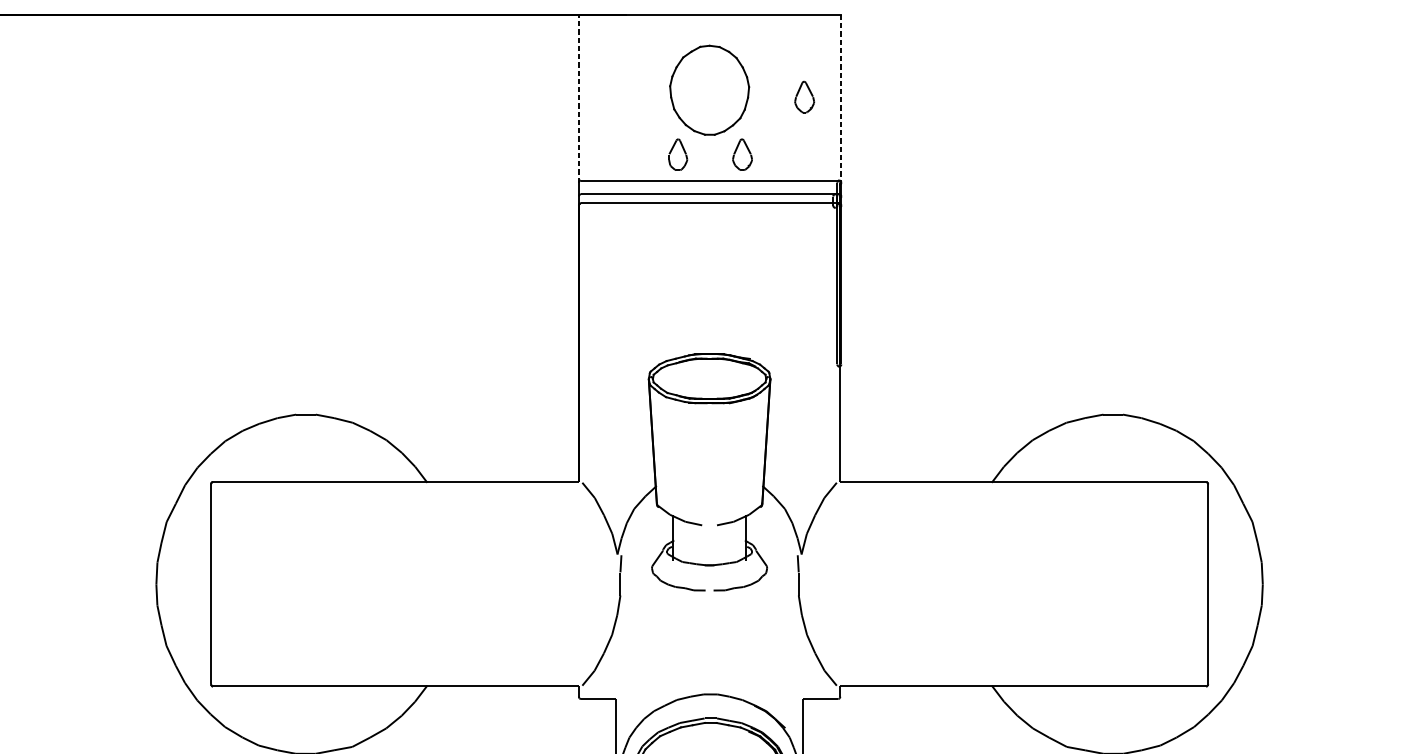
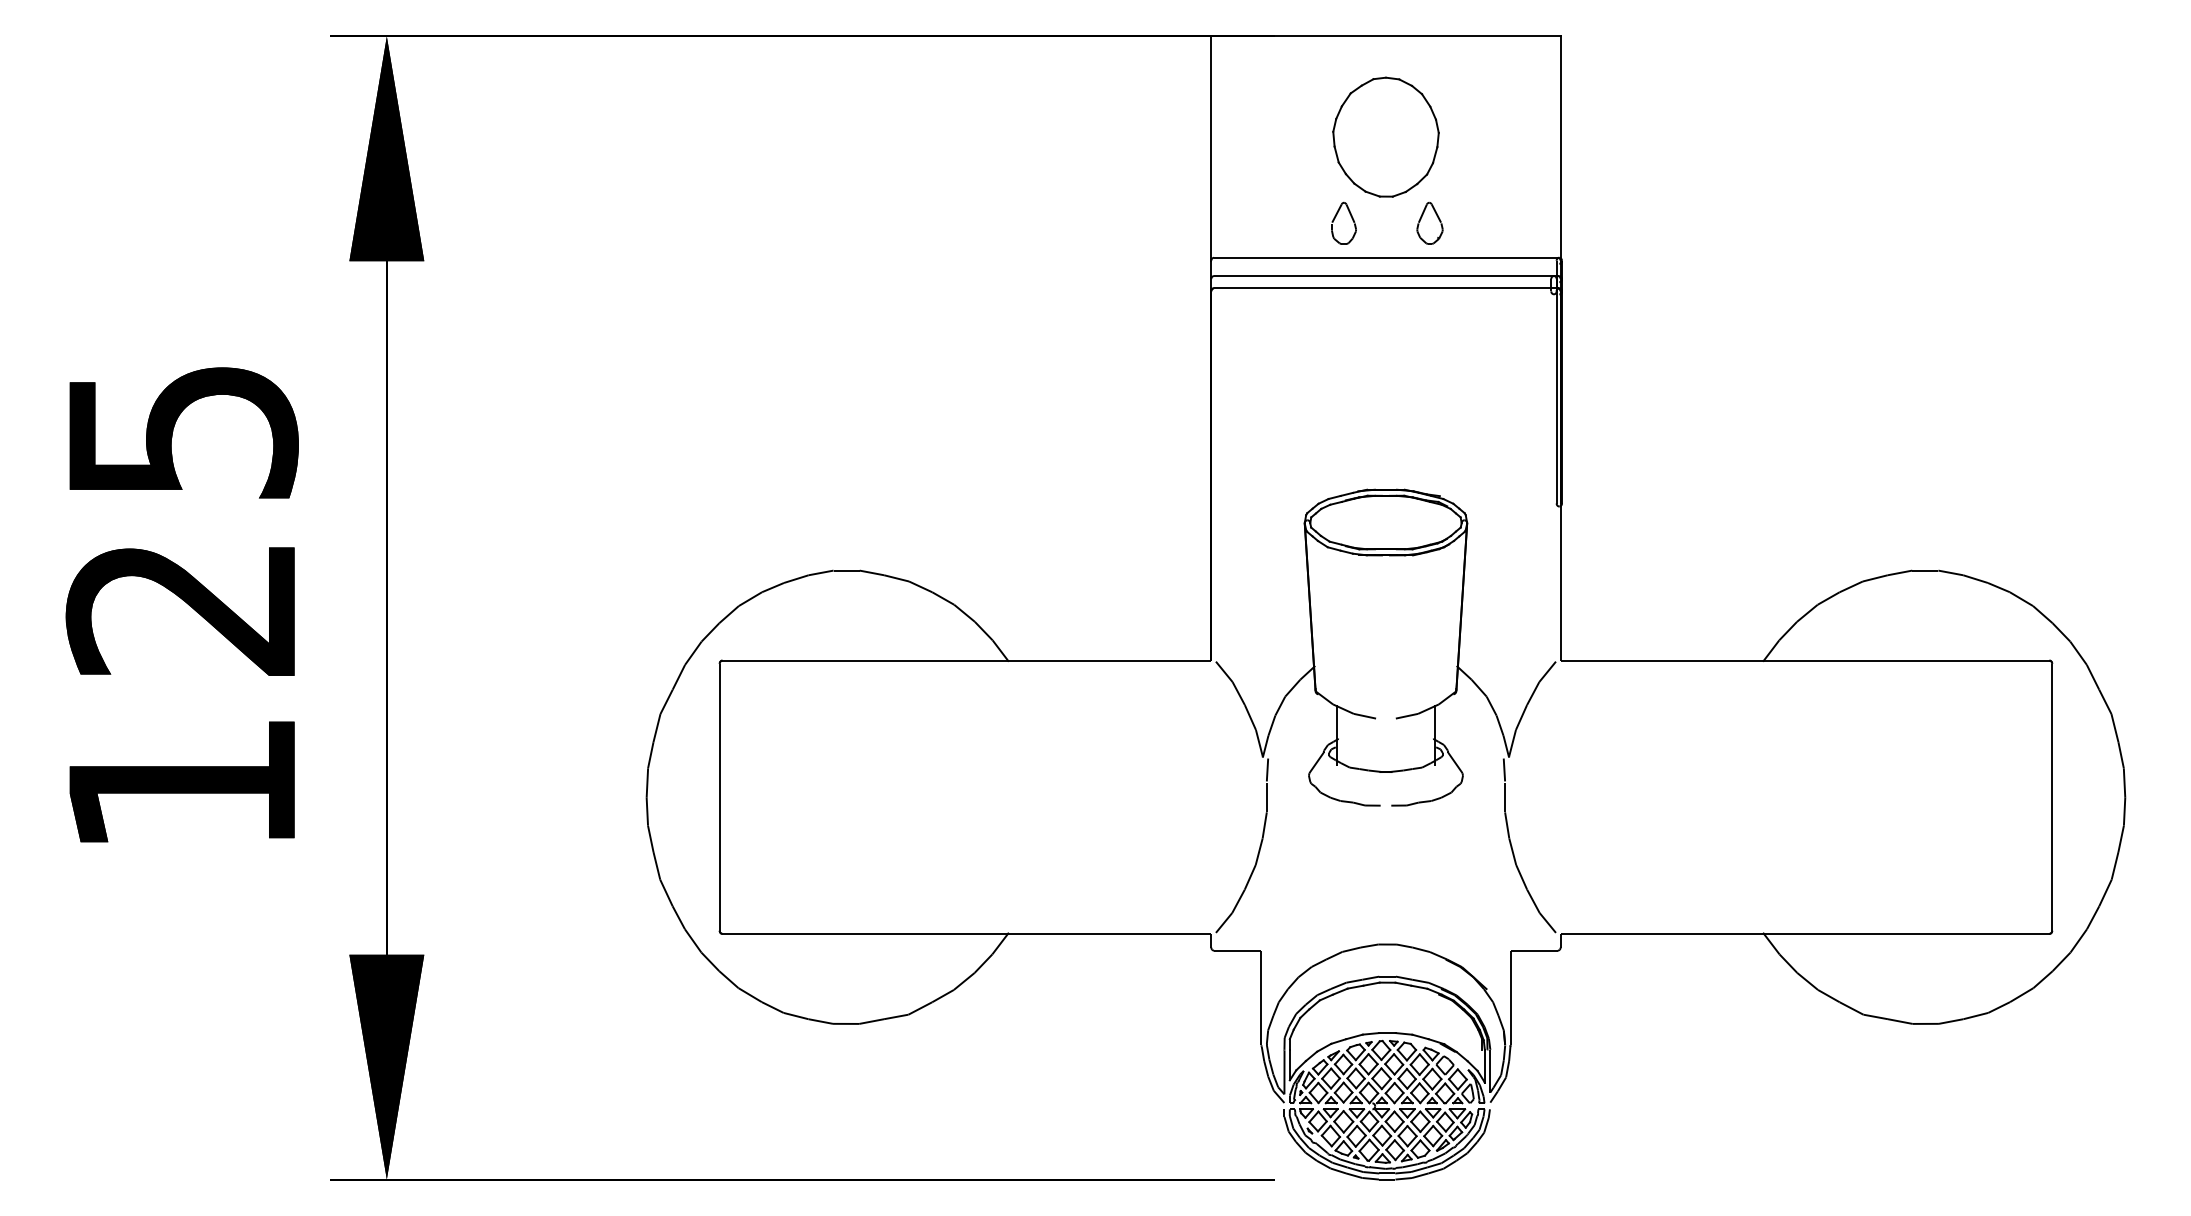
part: (804, 96) -> (1512, 145), removed
line: (579, 98) -> (1211, 148), dashed -> solid
line: (840, 100) -> (1561, 150), dashed -> solid

